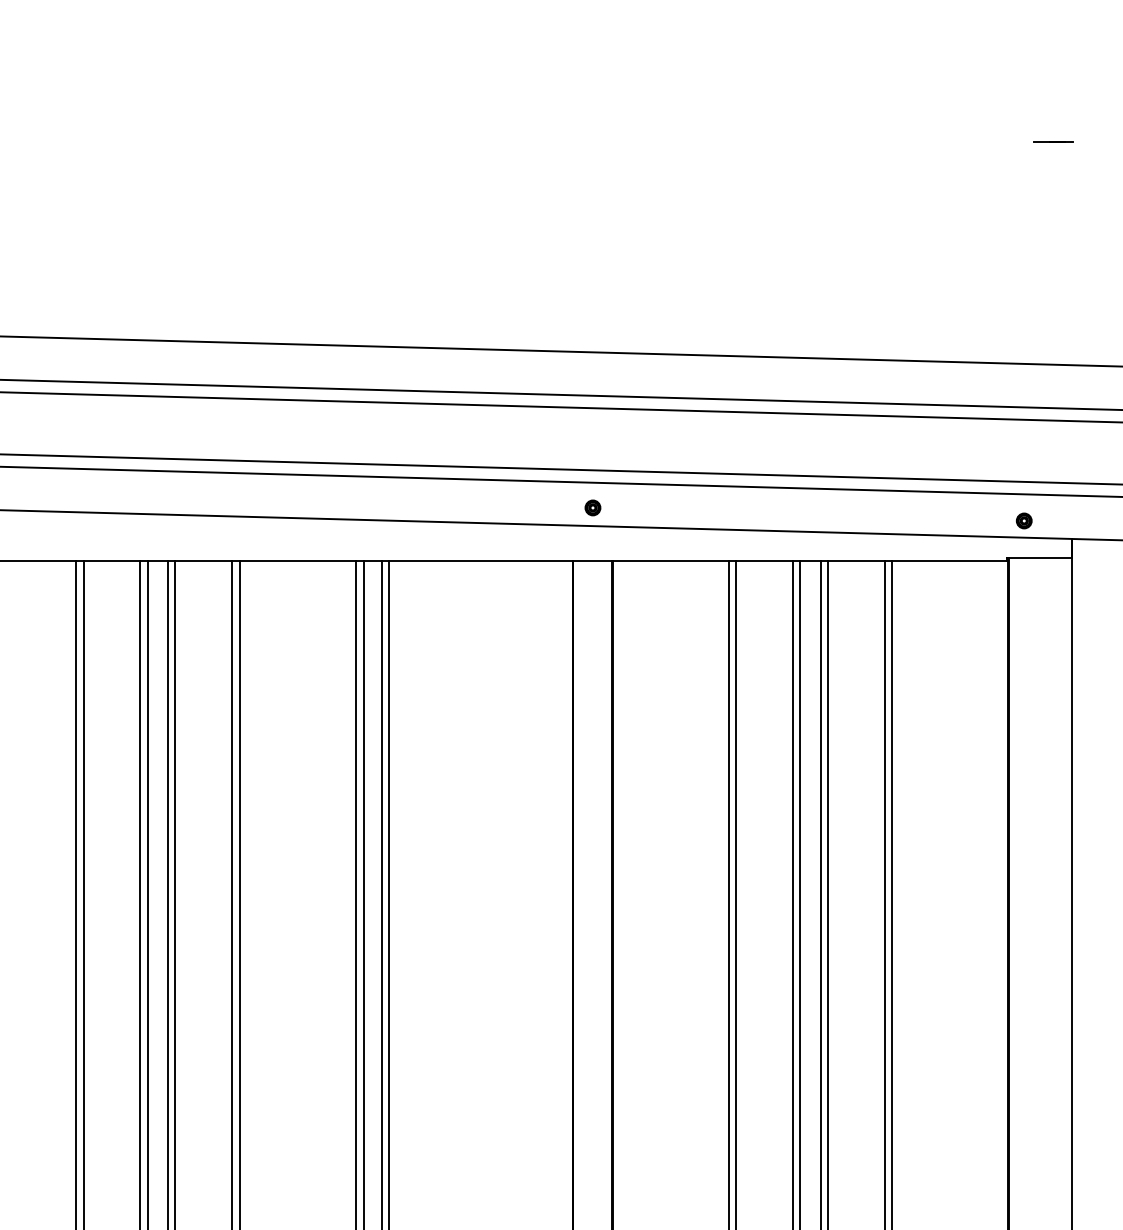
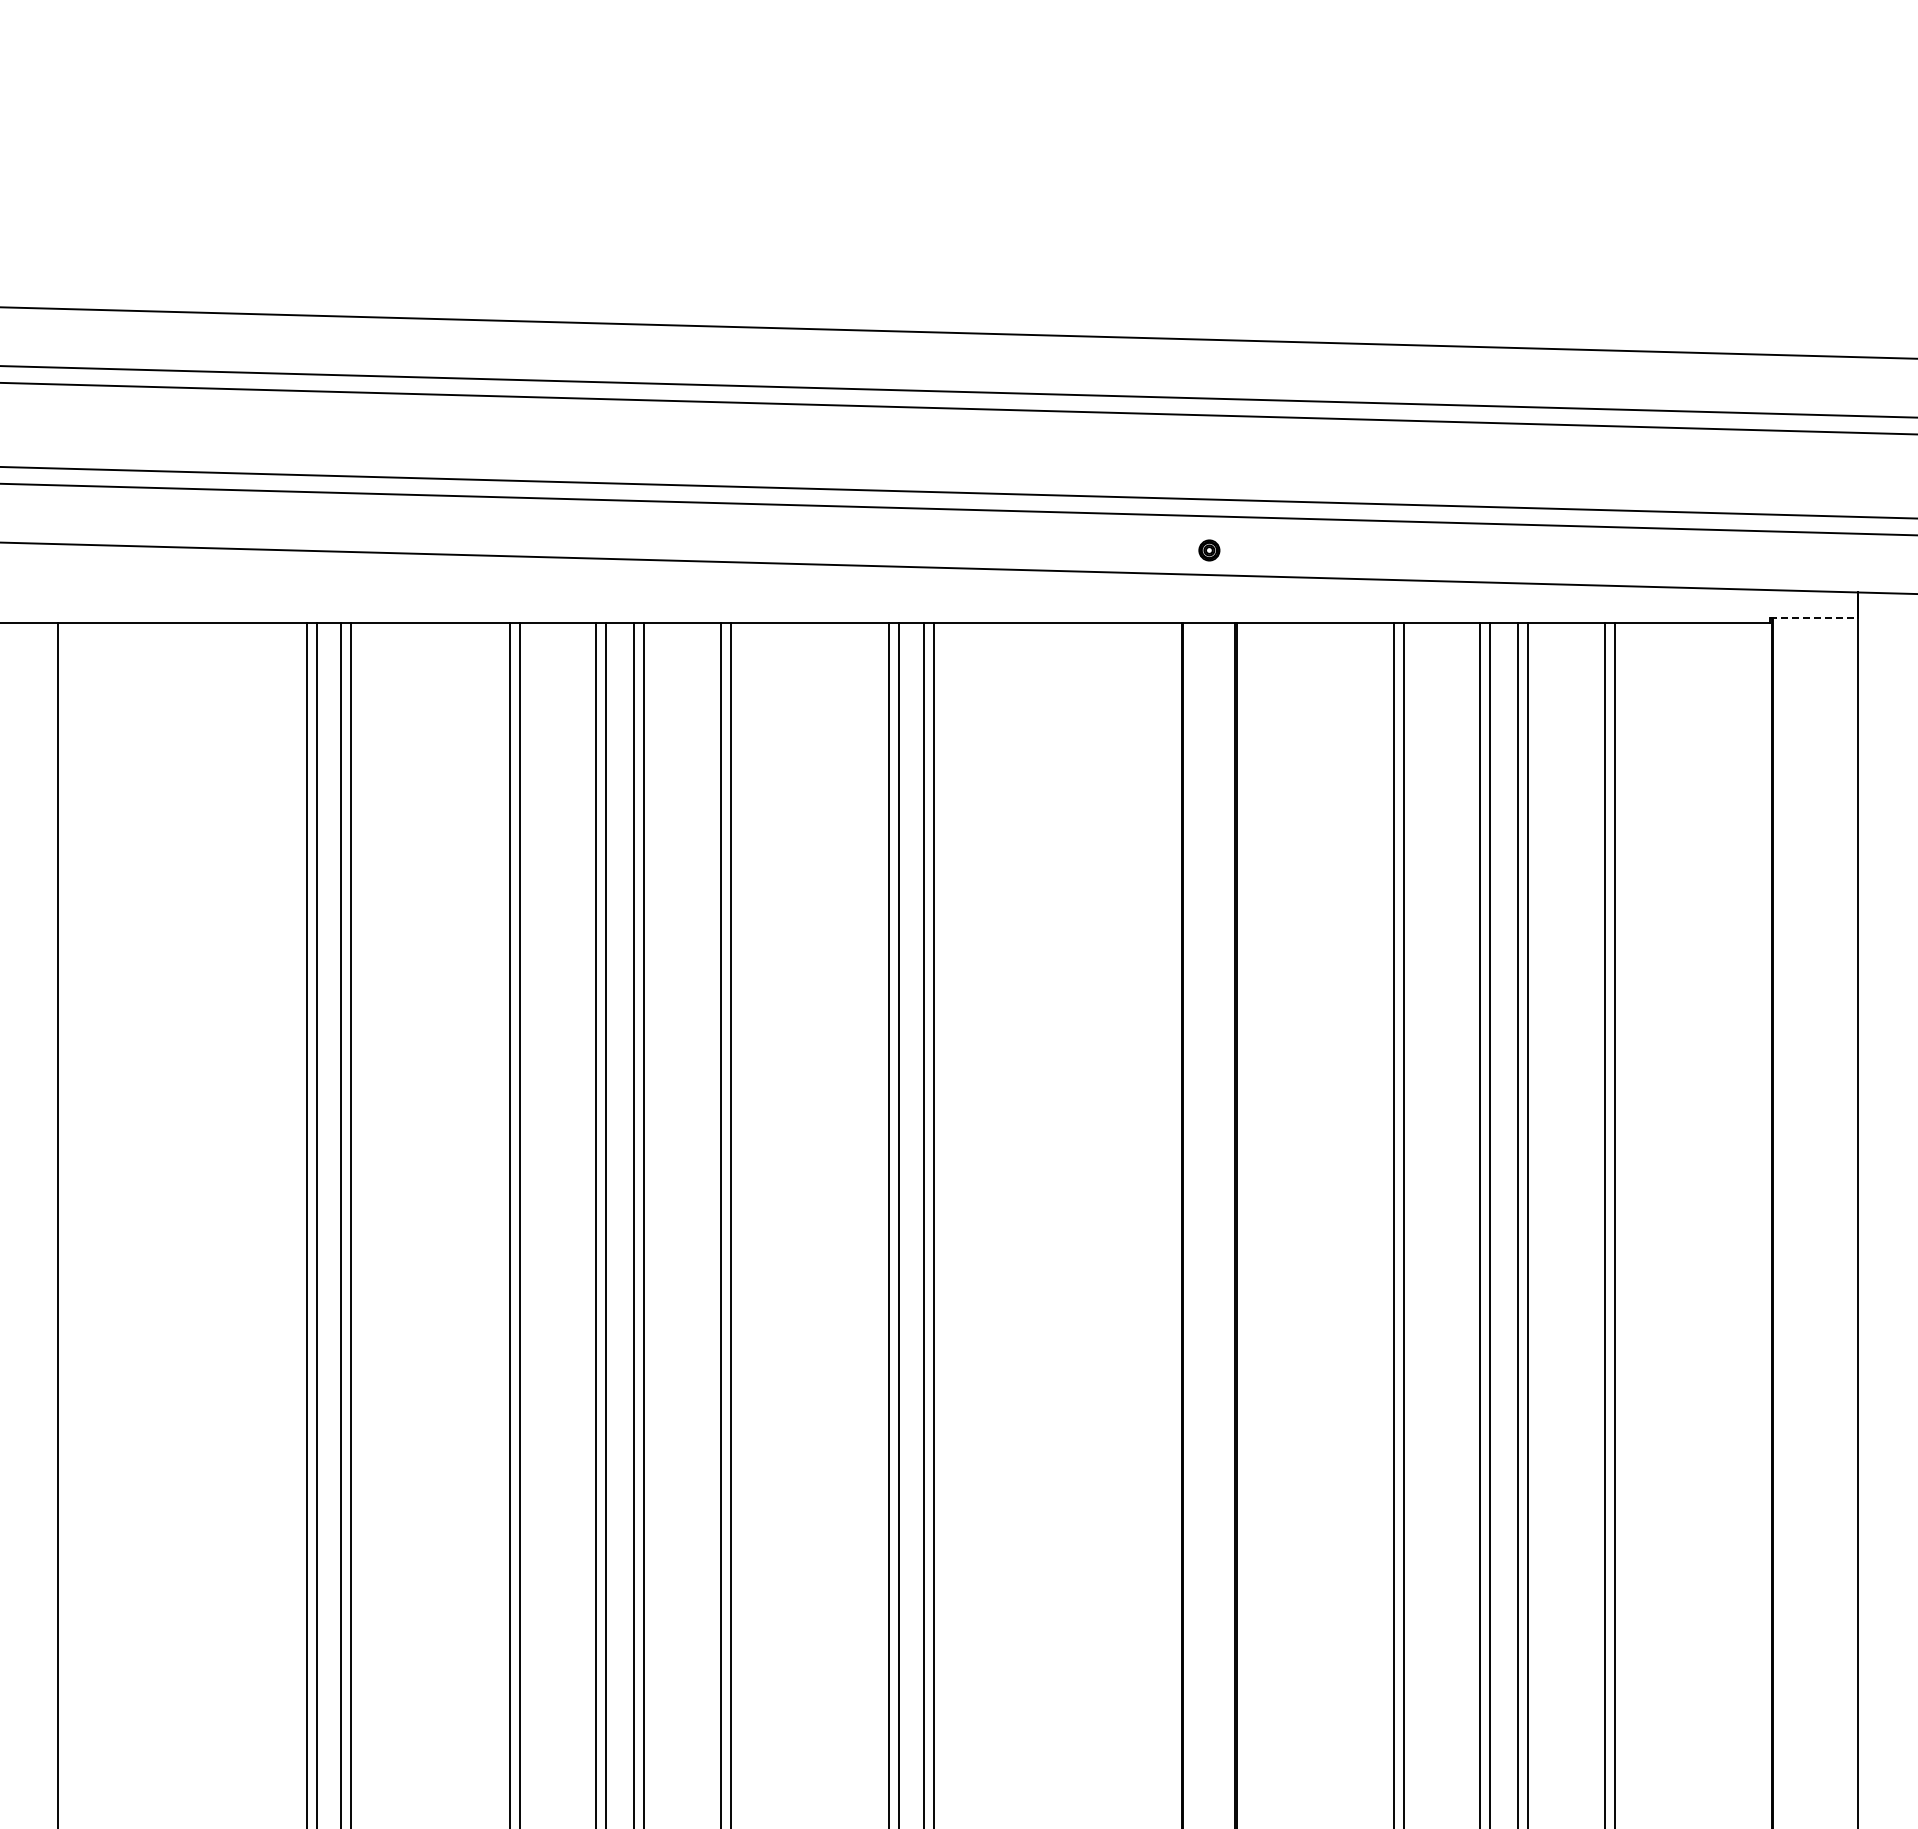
line: (1053, 141) -> (1832, 54), removed
part: (1024, 521) -> (1793, 568), removed
line: (1039, 557) -> (1814, 617), solid -> dashed

